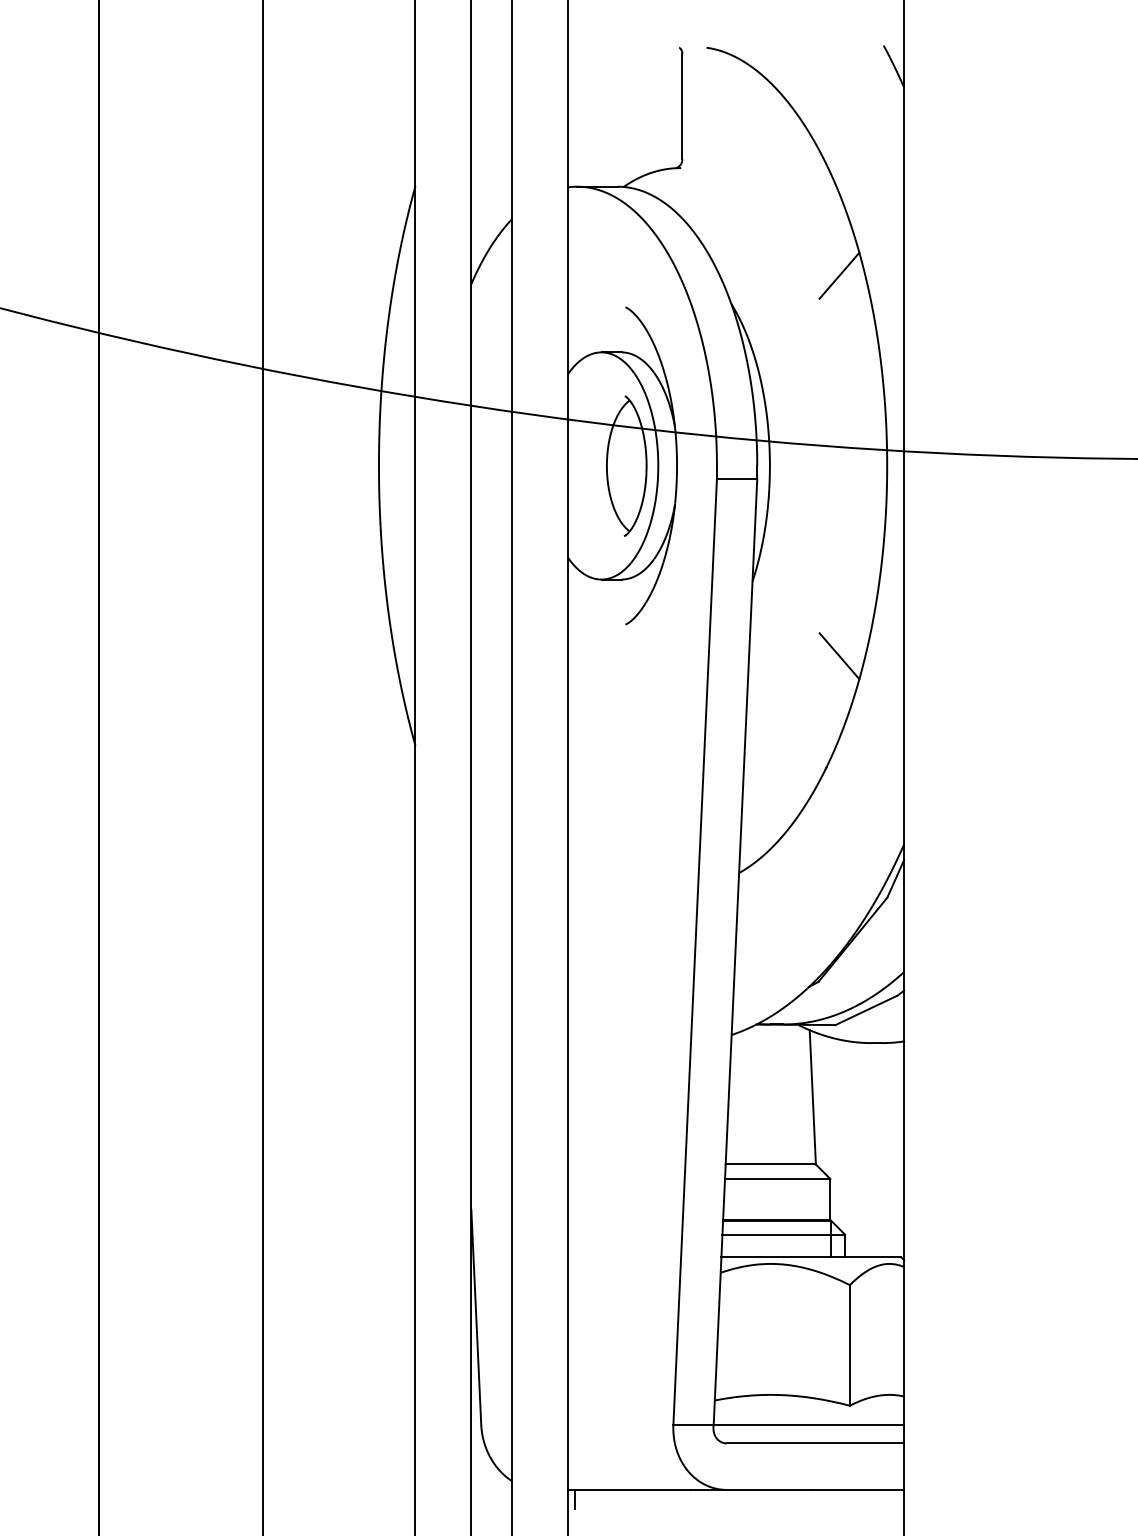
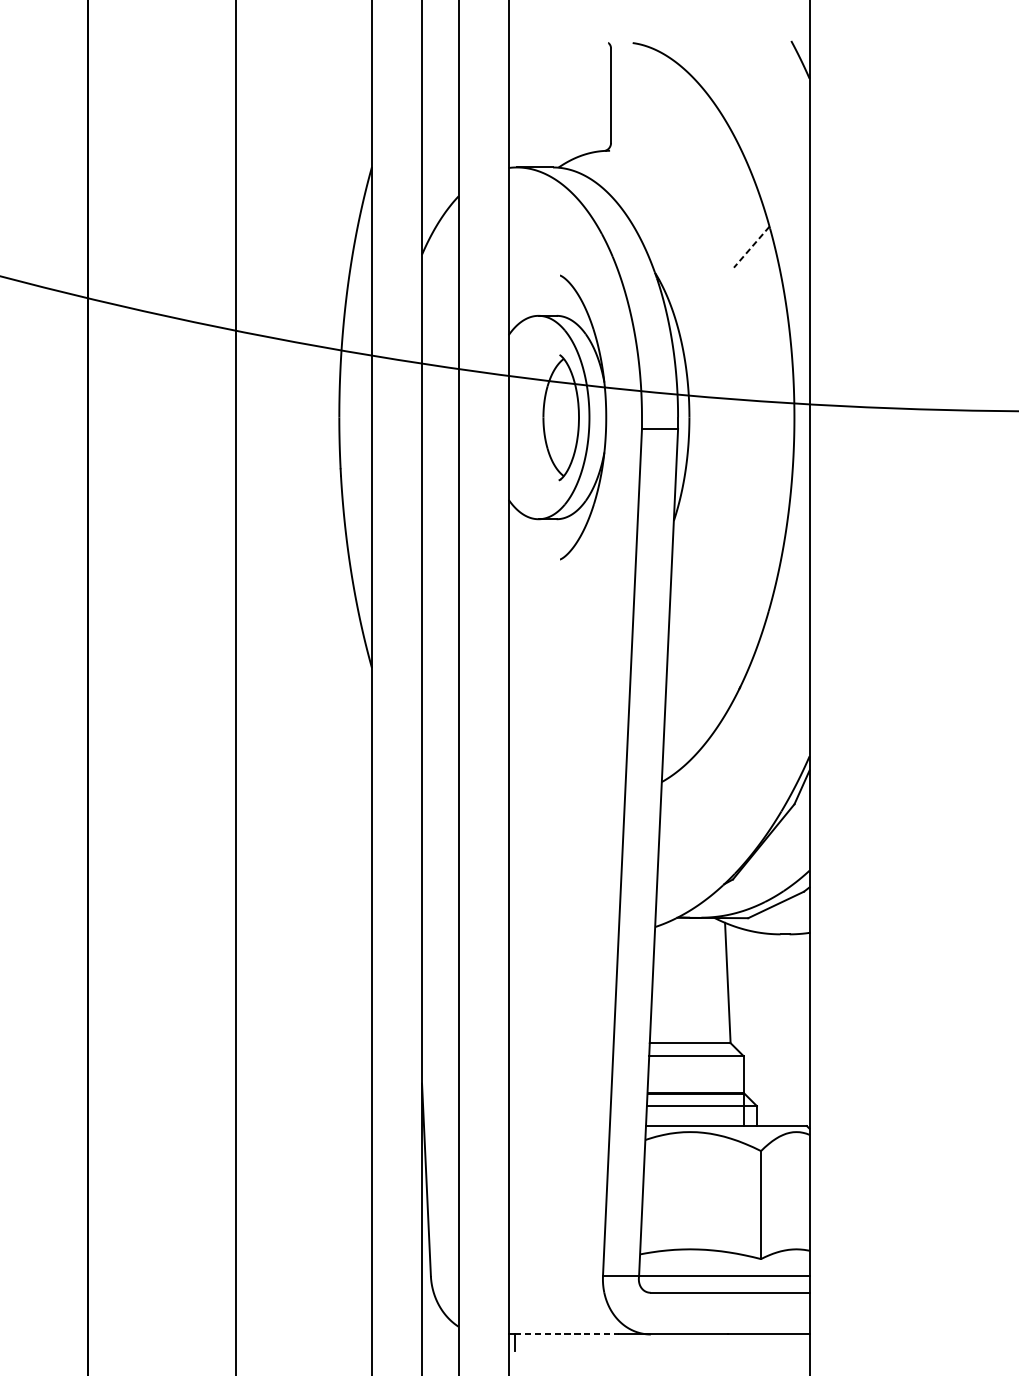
line: (839, 276) -> (751, 247), solid -> dashed
line: (839, 656) -> (751, 588), removed
line: (633, 1489) -> (567, 1334), solid -> dashed

